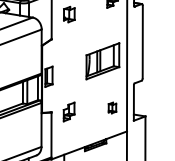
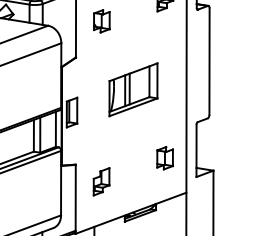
part: (102, 61) -> (132, 90), moved
part: (112, 107) -> (165, 157), size x1.43
part: (68, 111) -> (100, 181), moved

